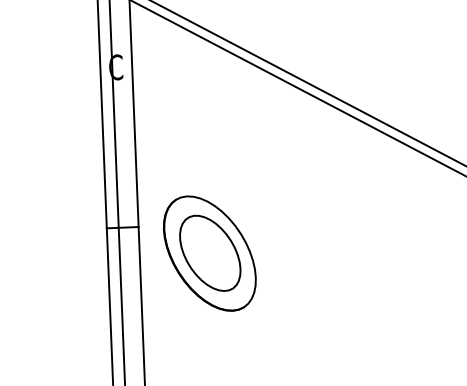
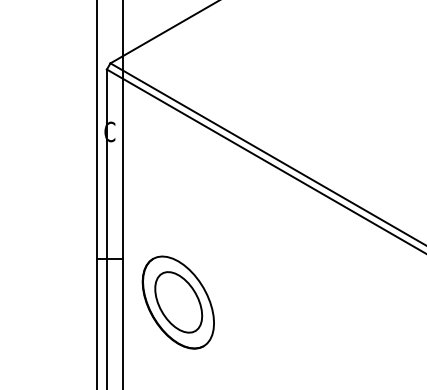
part: (208, 253) -> (177, 302), moved

